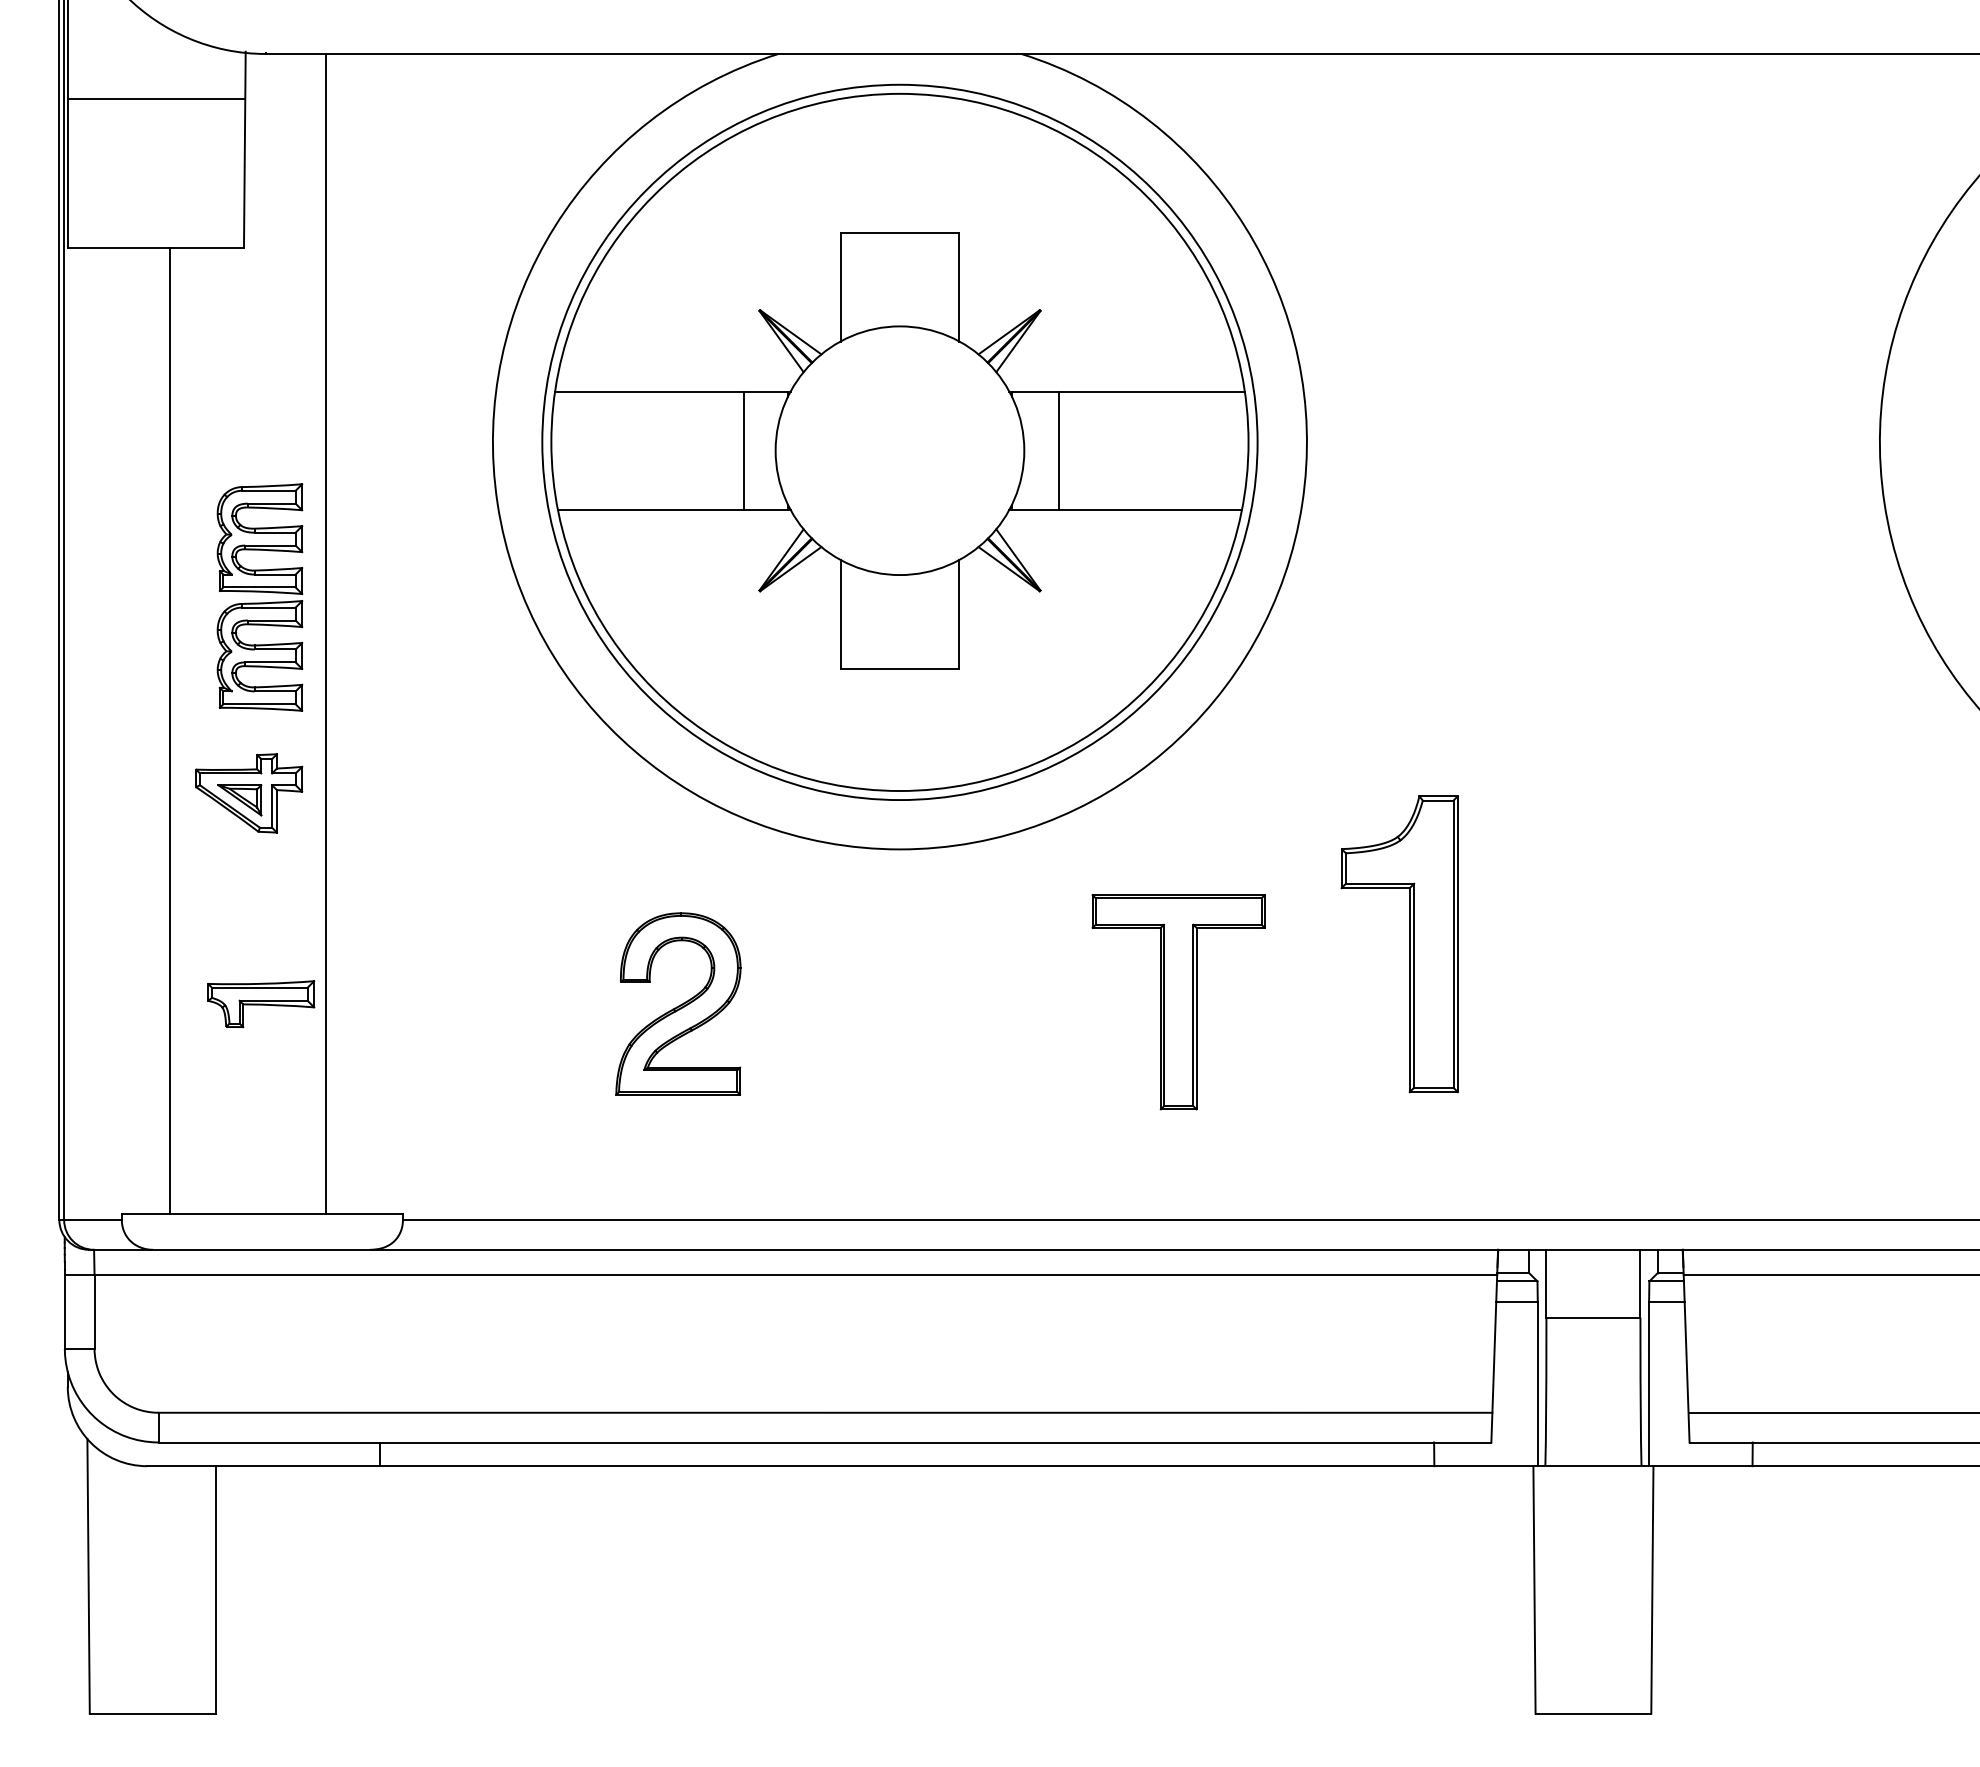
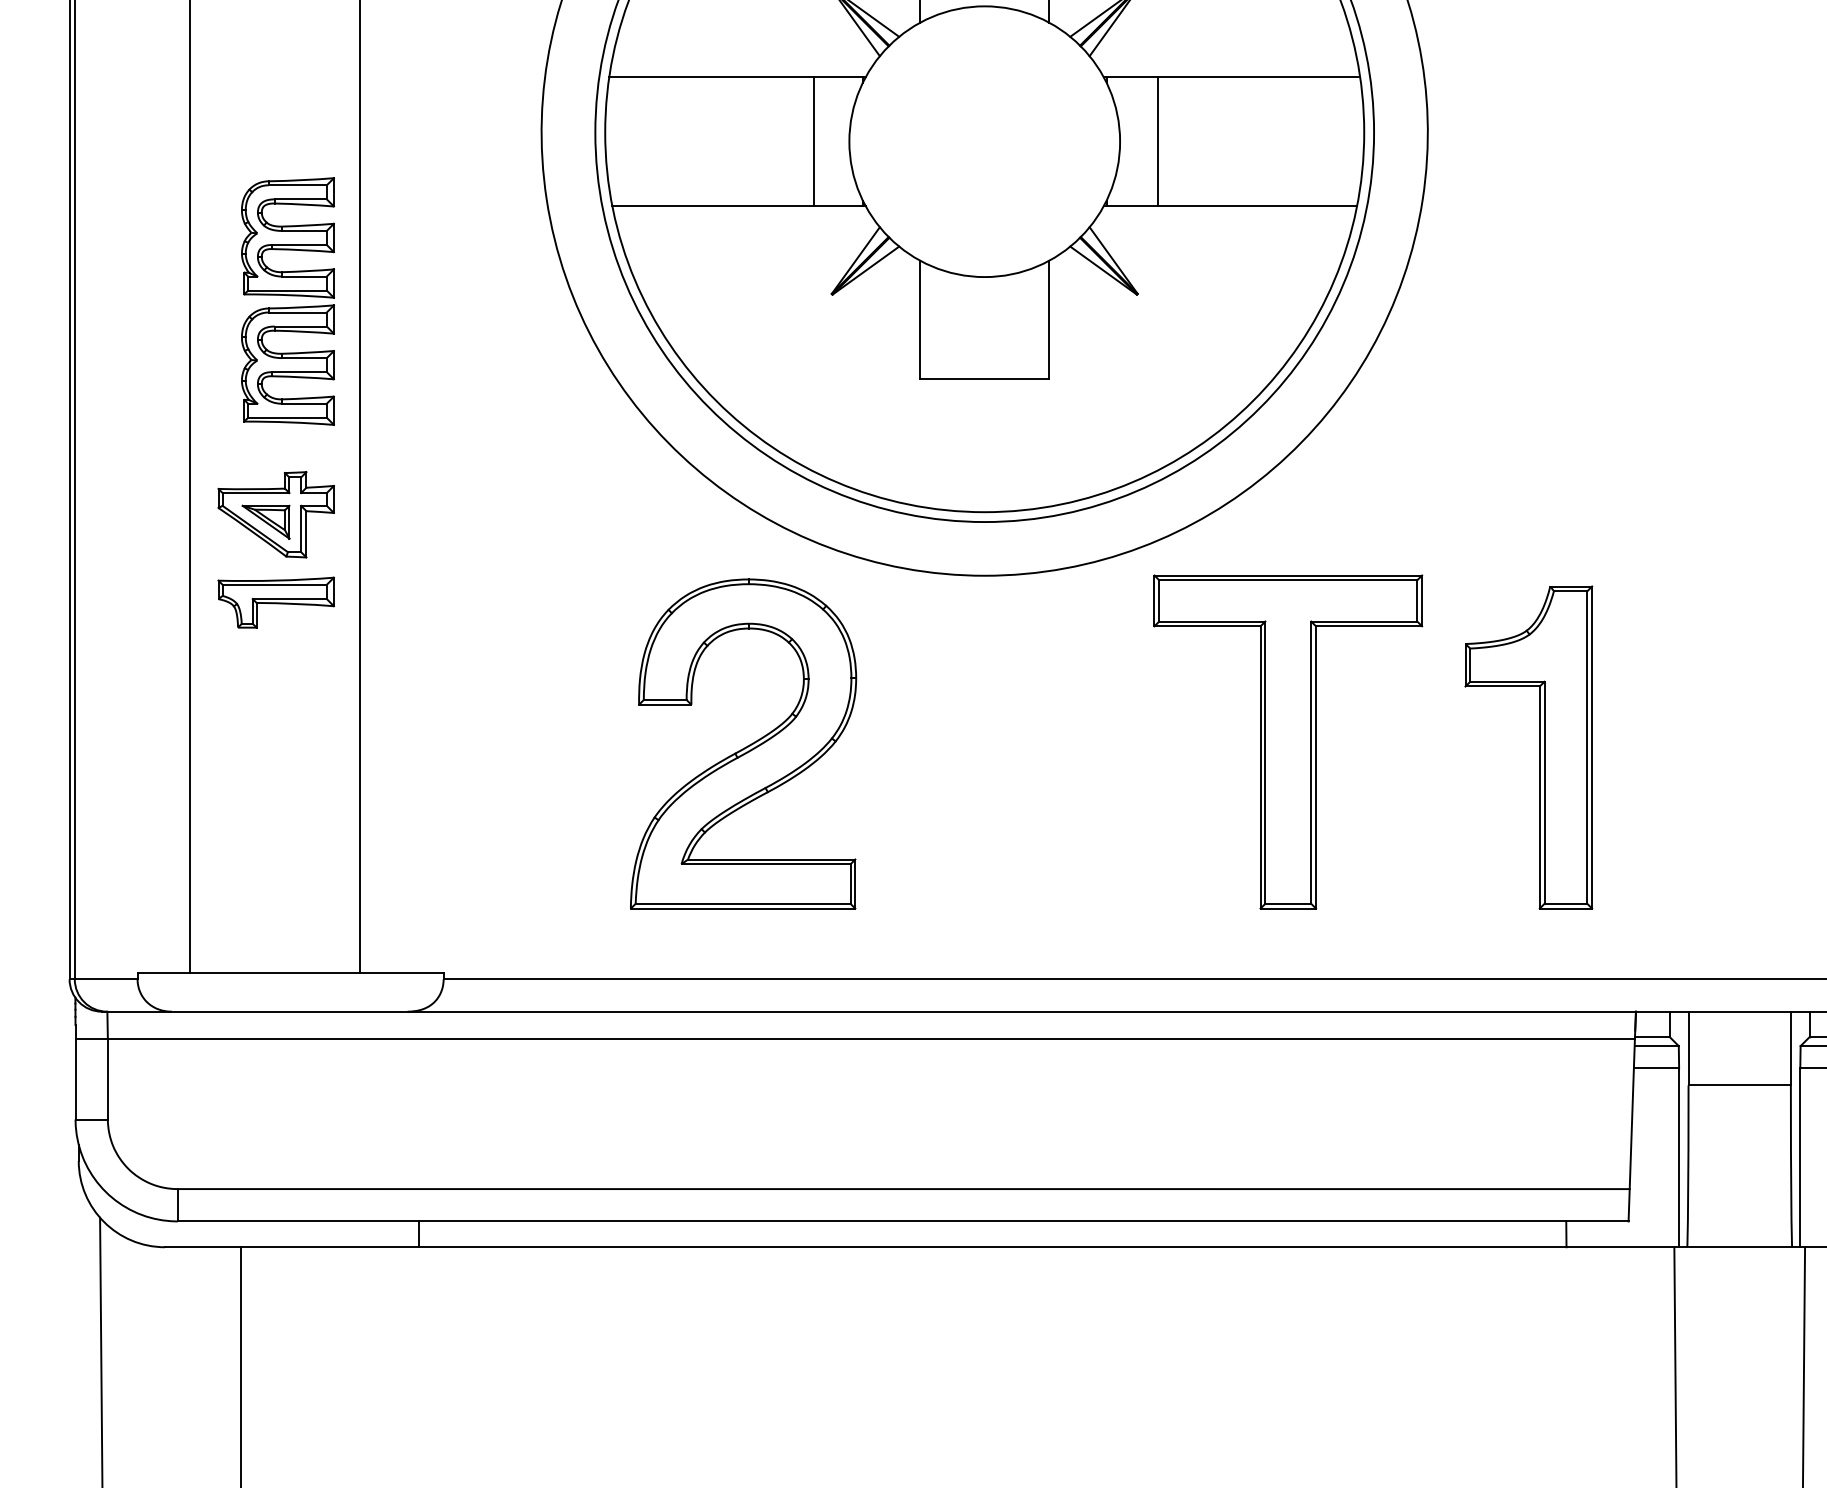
part: (1409, 944) -> (1539, 747), moved
part: (1178, 1002) -> (1287, 742), size x1.43
part: (678, 1003) -> (743, 743), size x1.67
part: (261, 1004) -> (276, 603), moved

